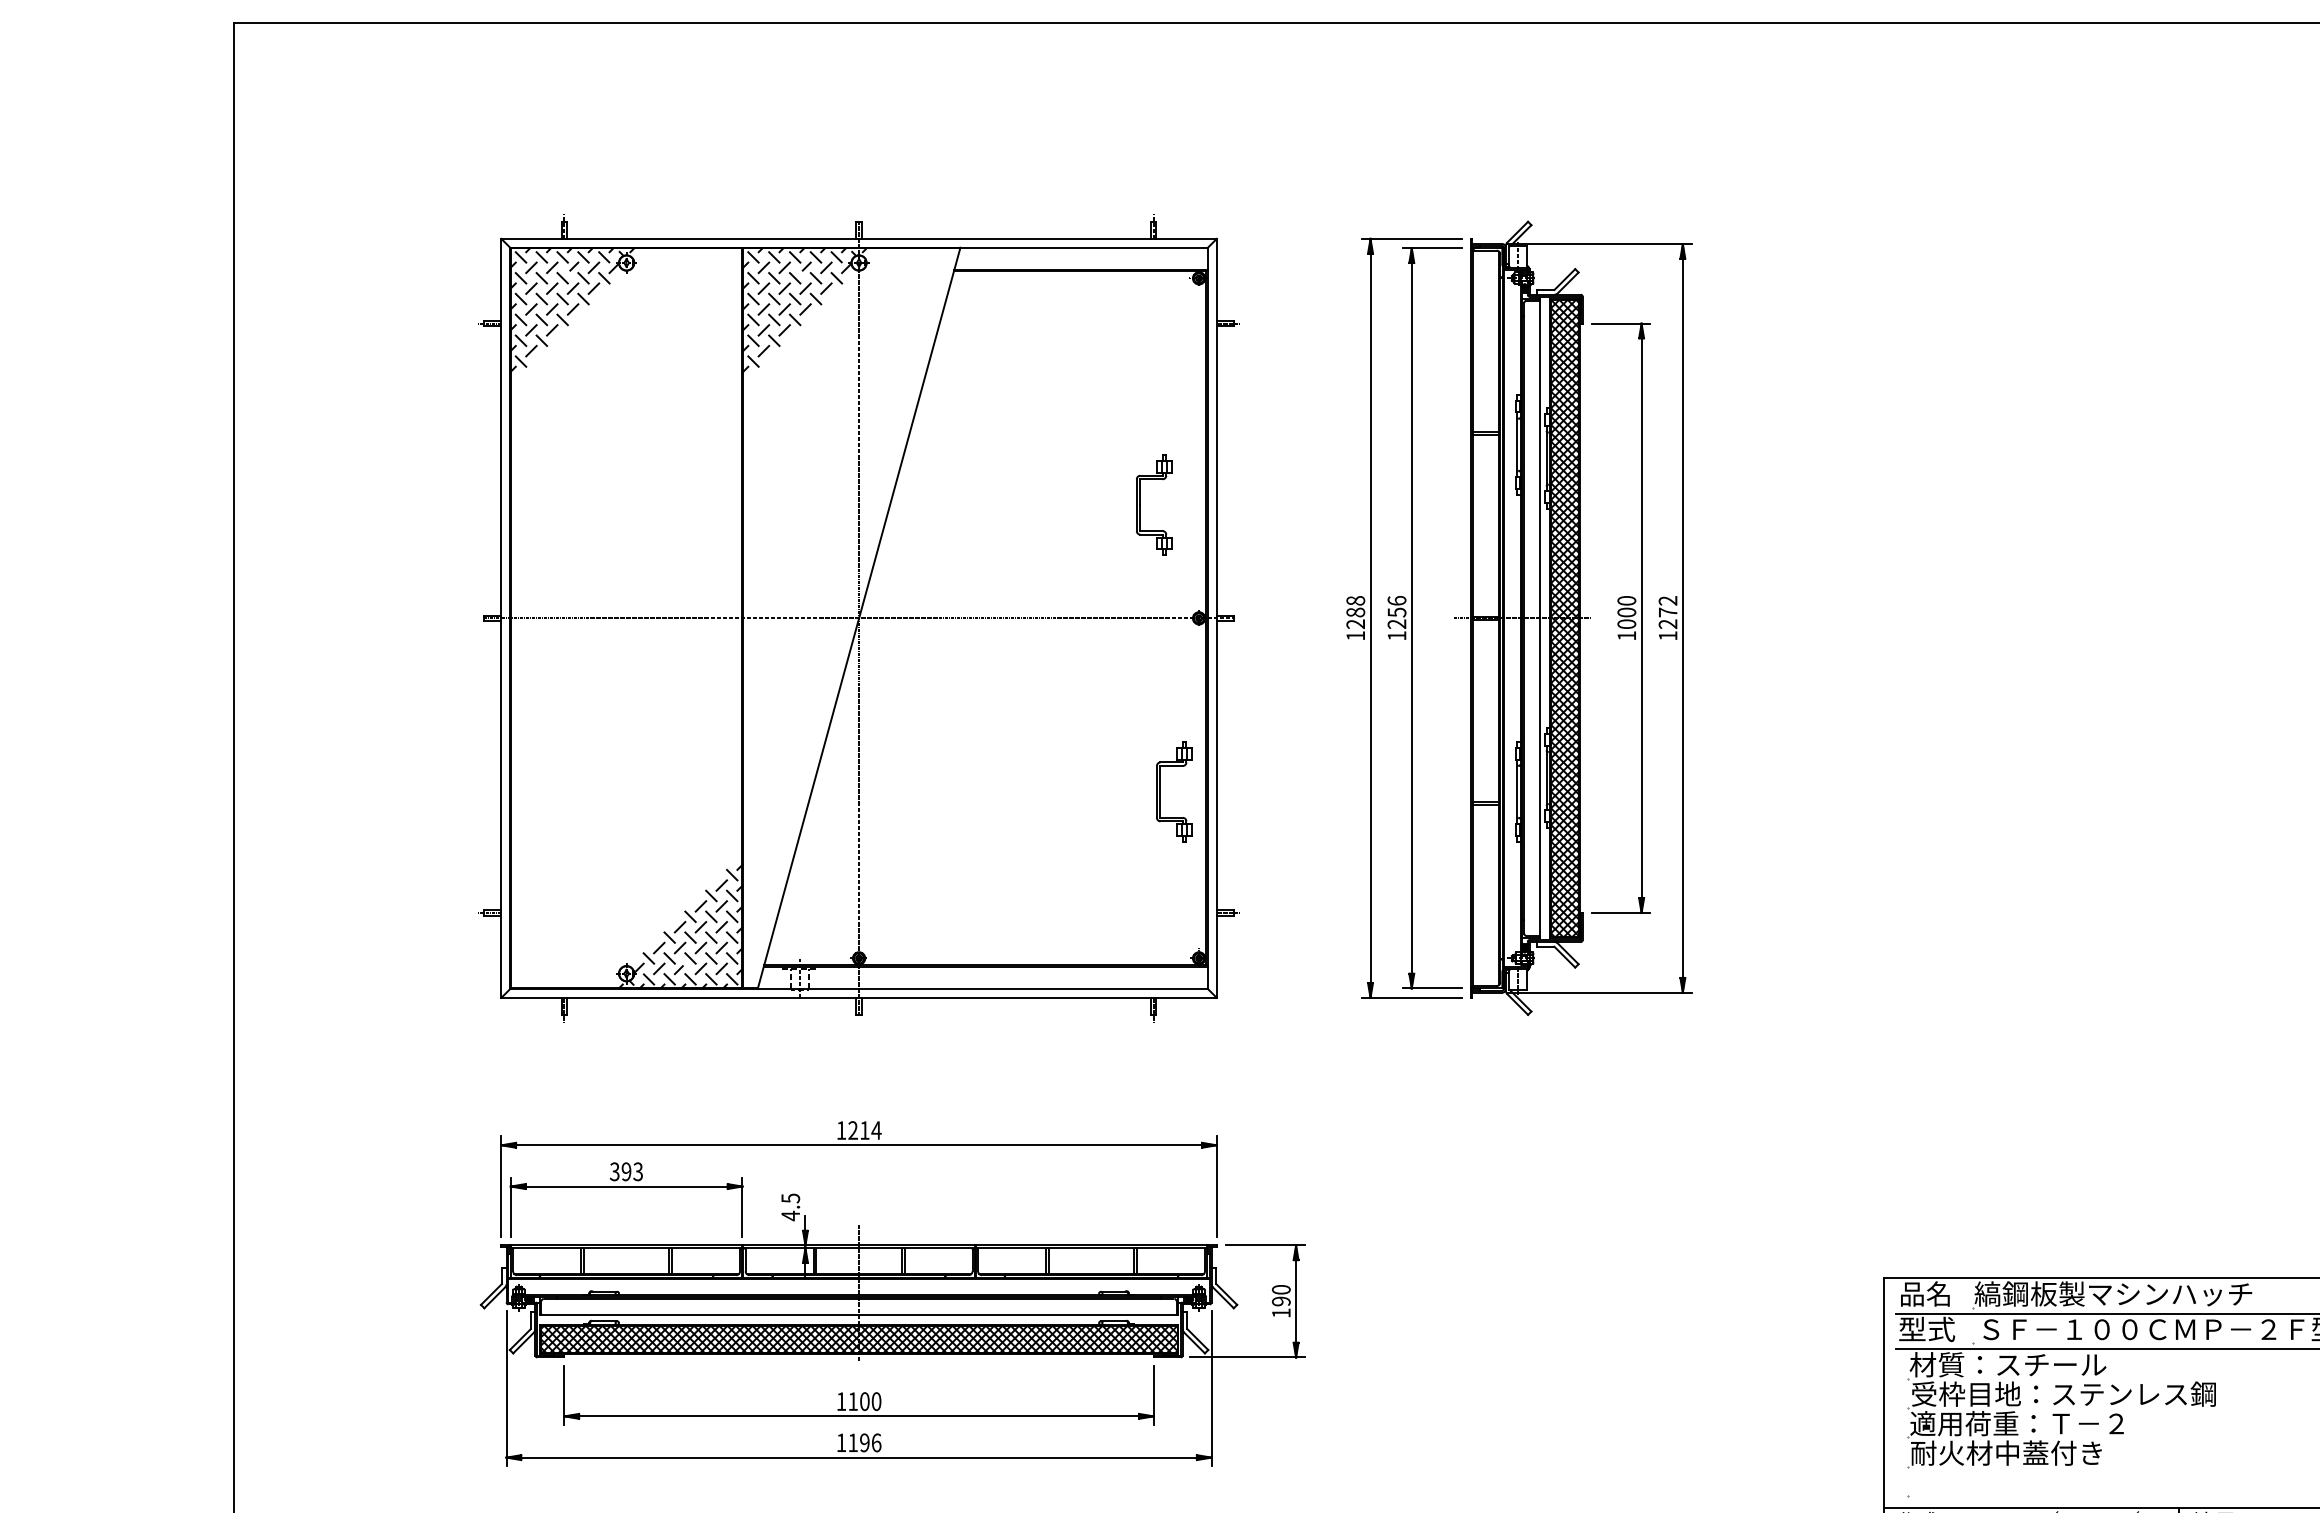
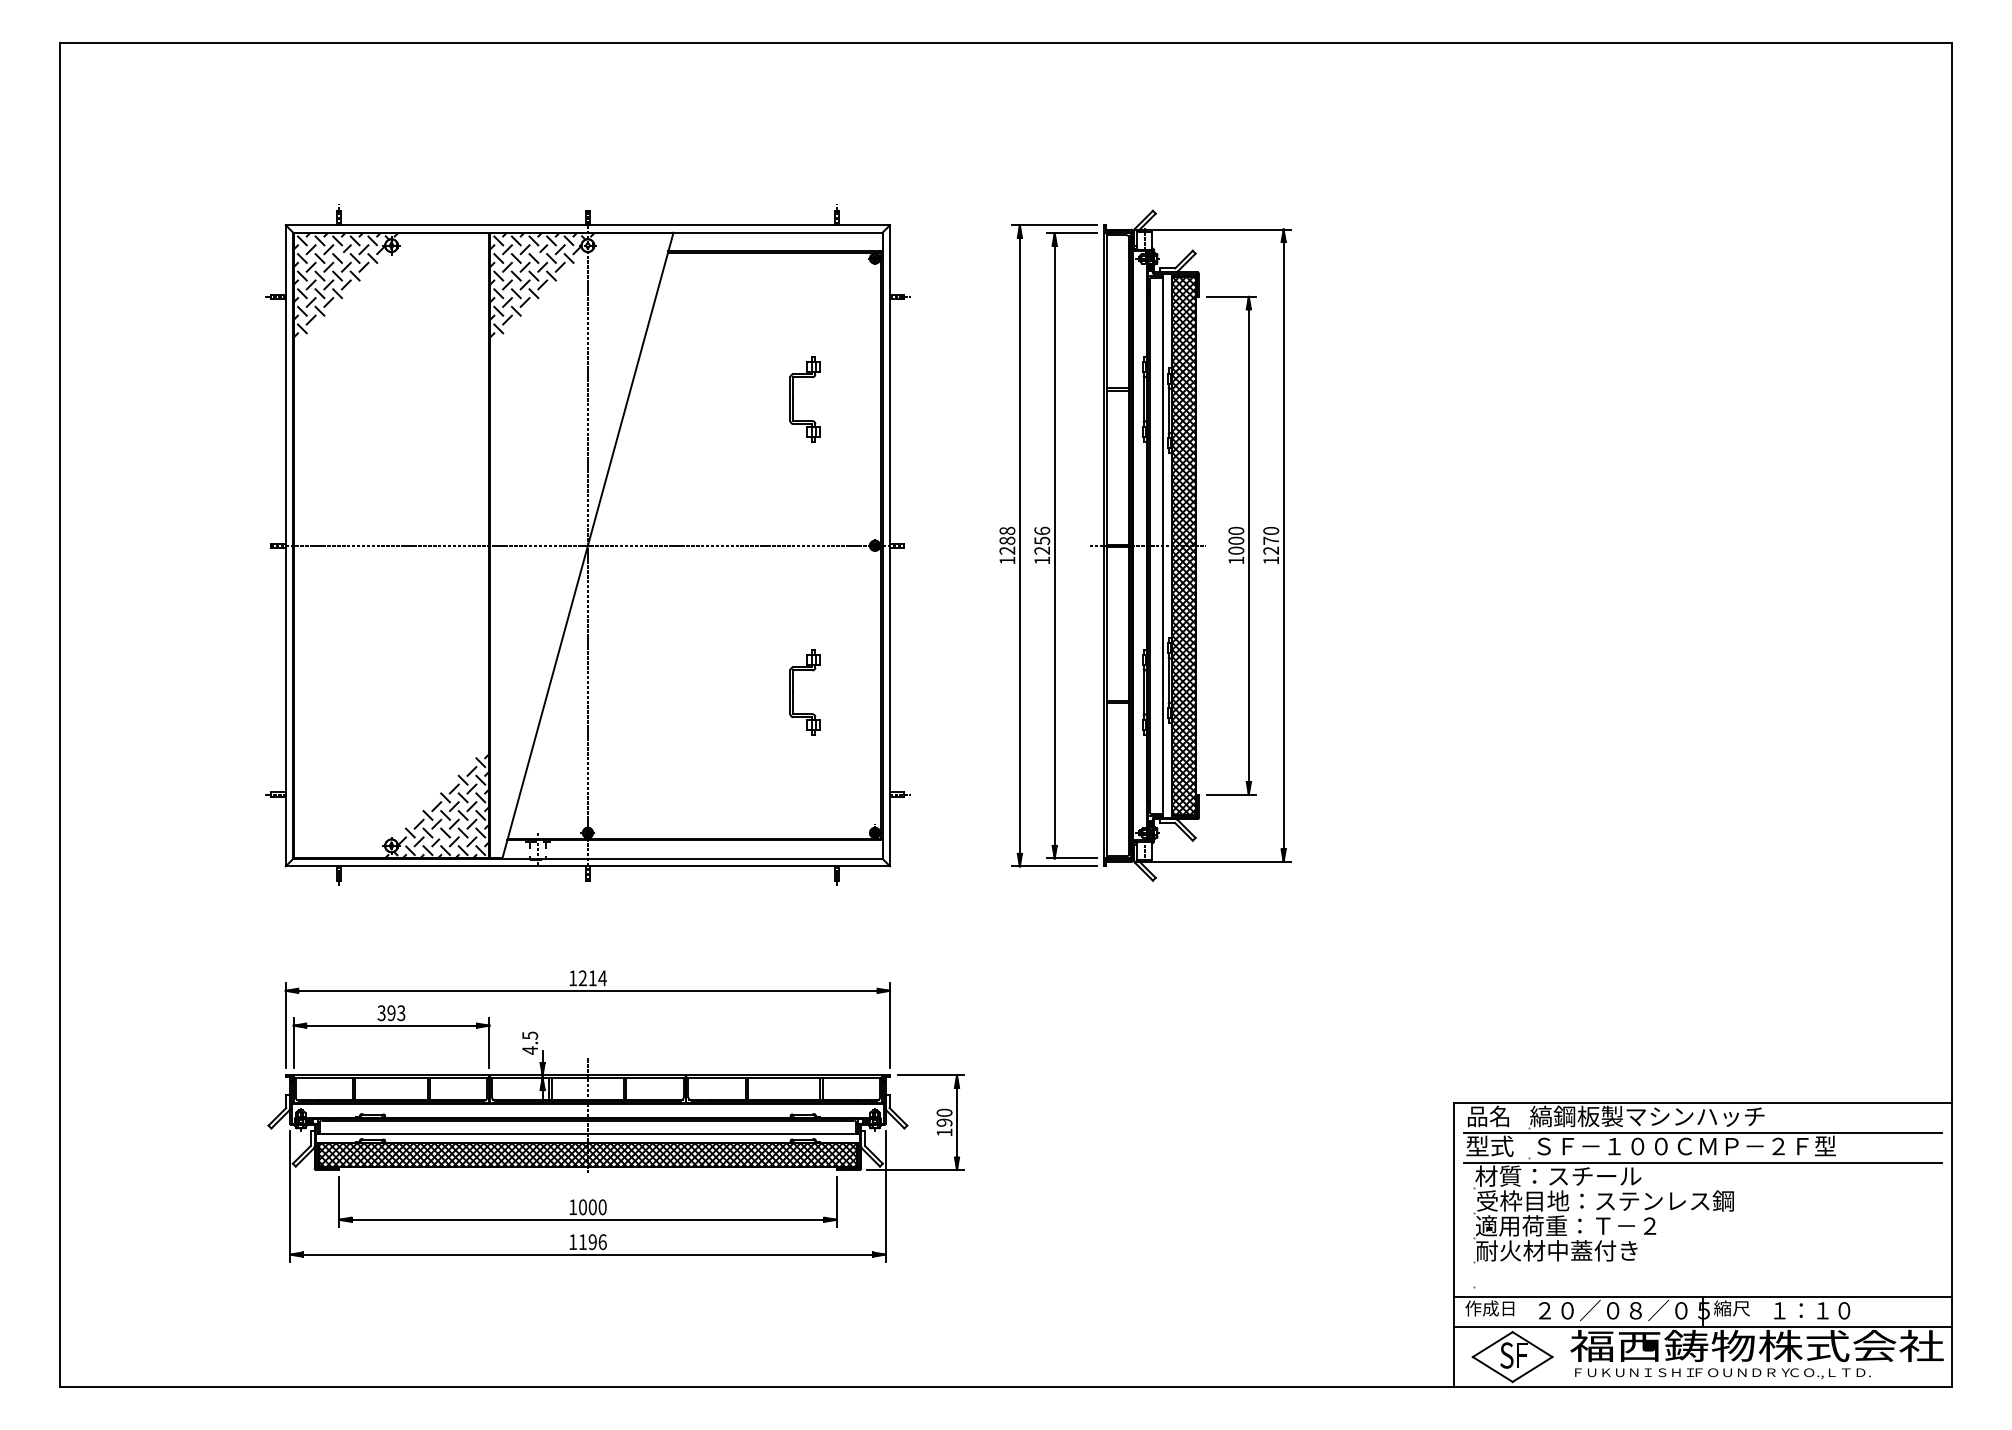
part: (1140, 505) -> (793, 399), moved
text: (1668, 601) -> (1271, 531), 1272 -> 1270
part: (1160, 792) -> (793, 692), moved
text: (852, 1401) -> (582, 1207), 1100 -> 1000

